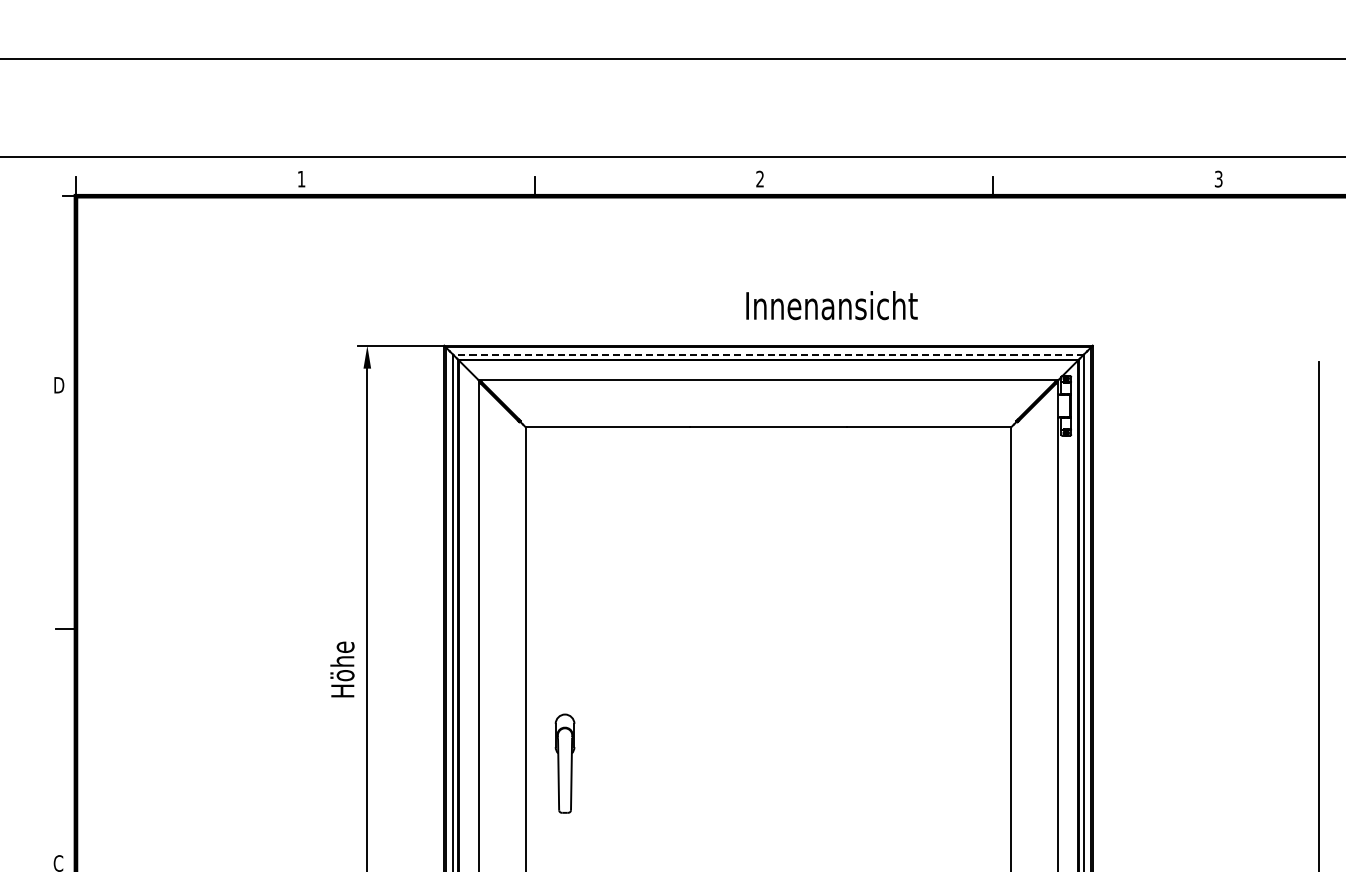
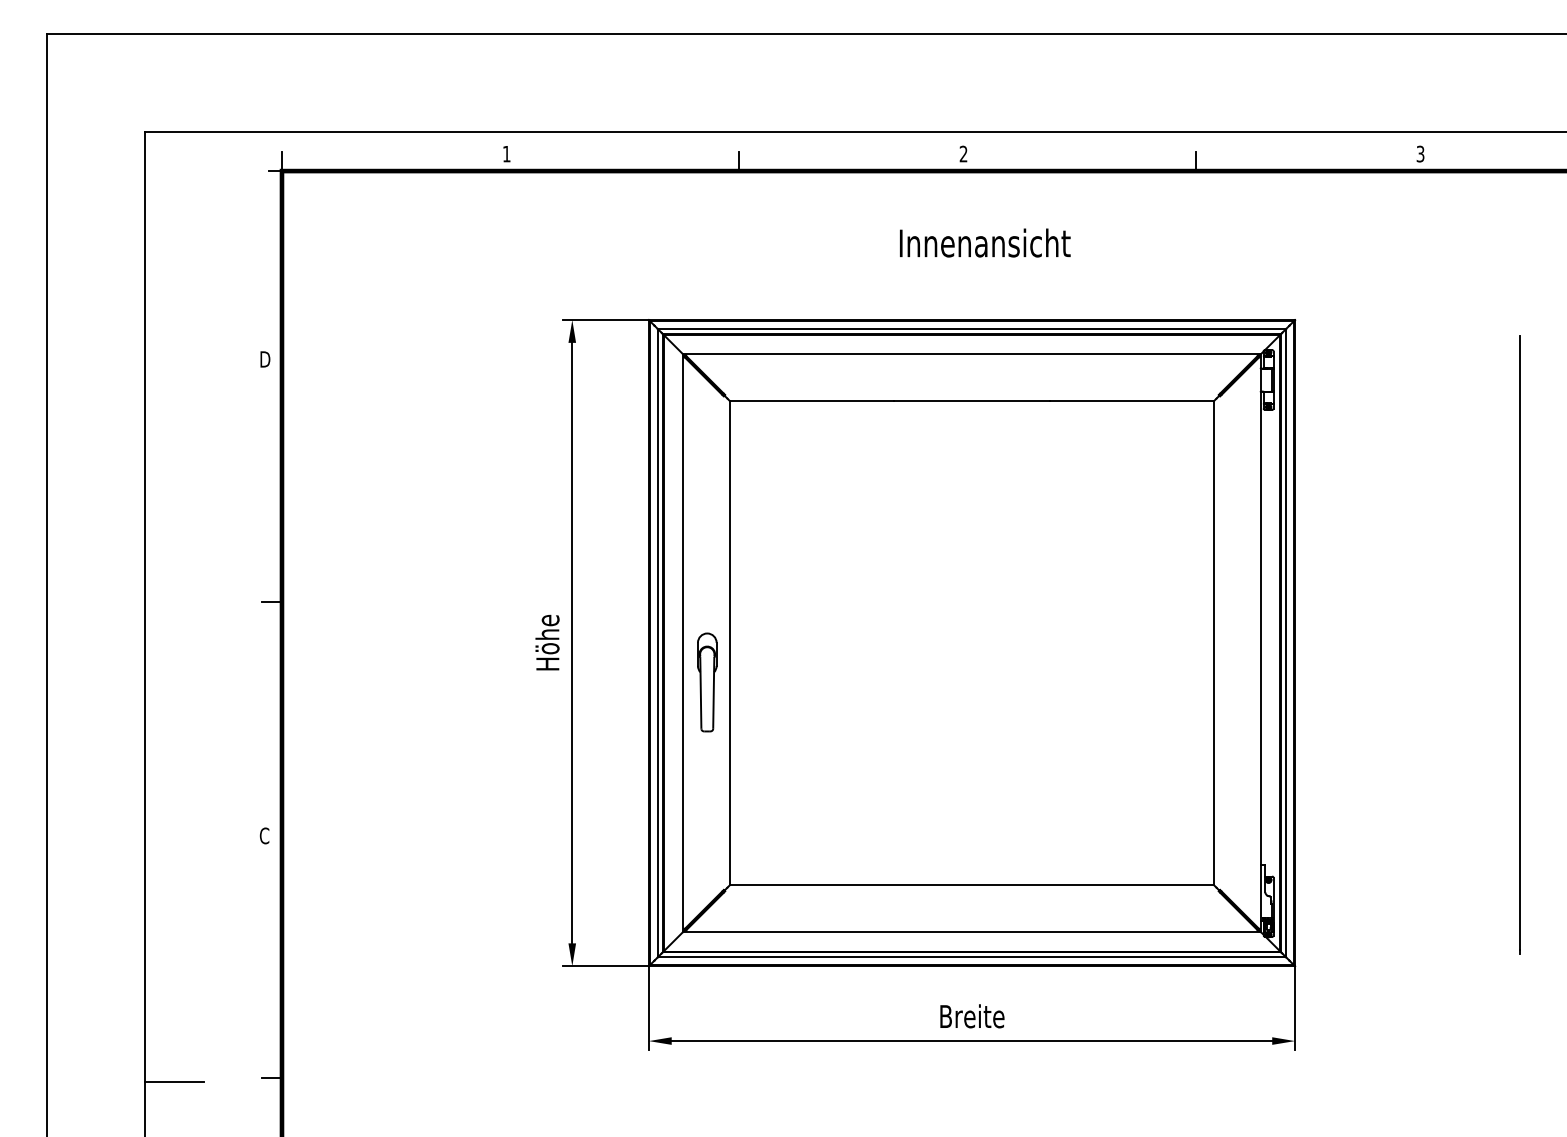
text: (832, 305) -> (985, 242), moved
line: (768, 355) -> (971, 329), dashed -> solid
part: (565, 763) -> (707, 682), moved

